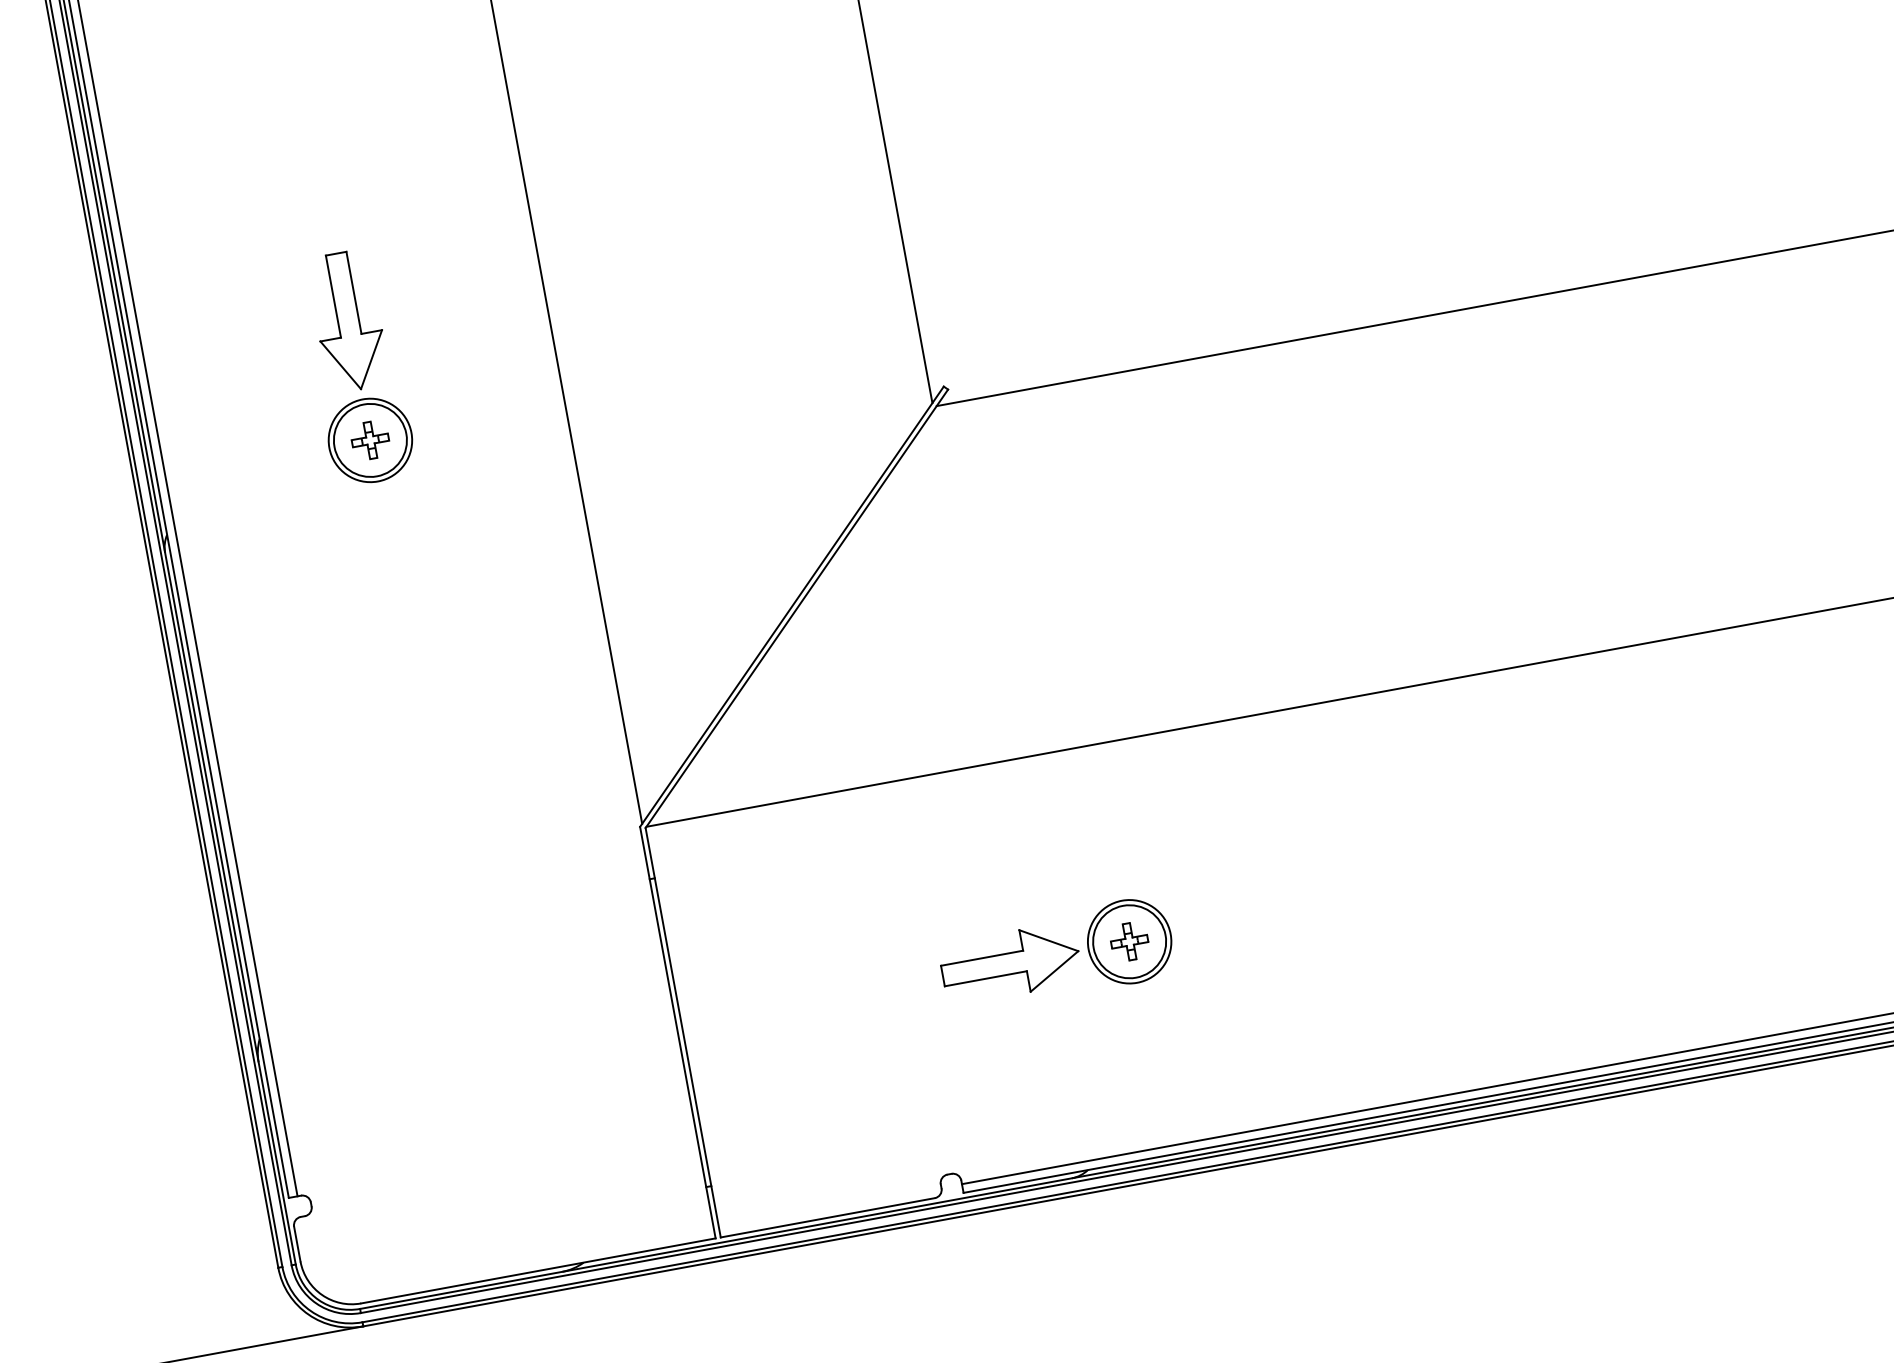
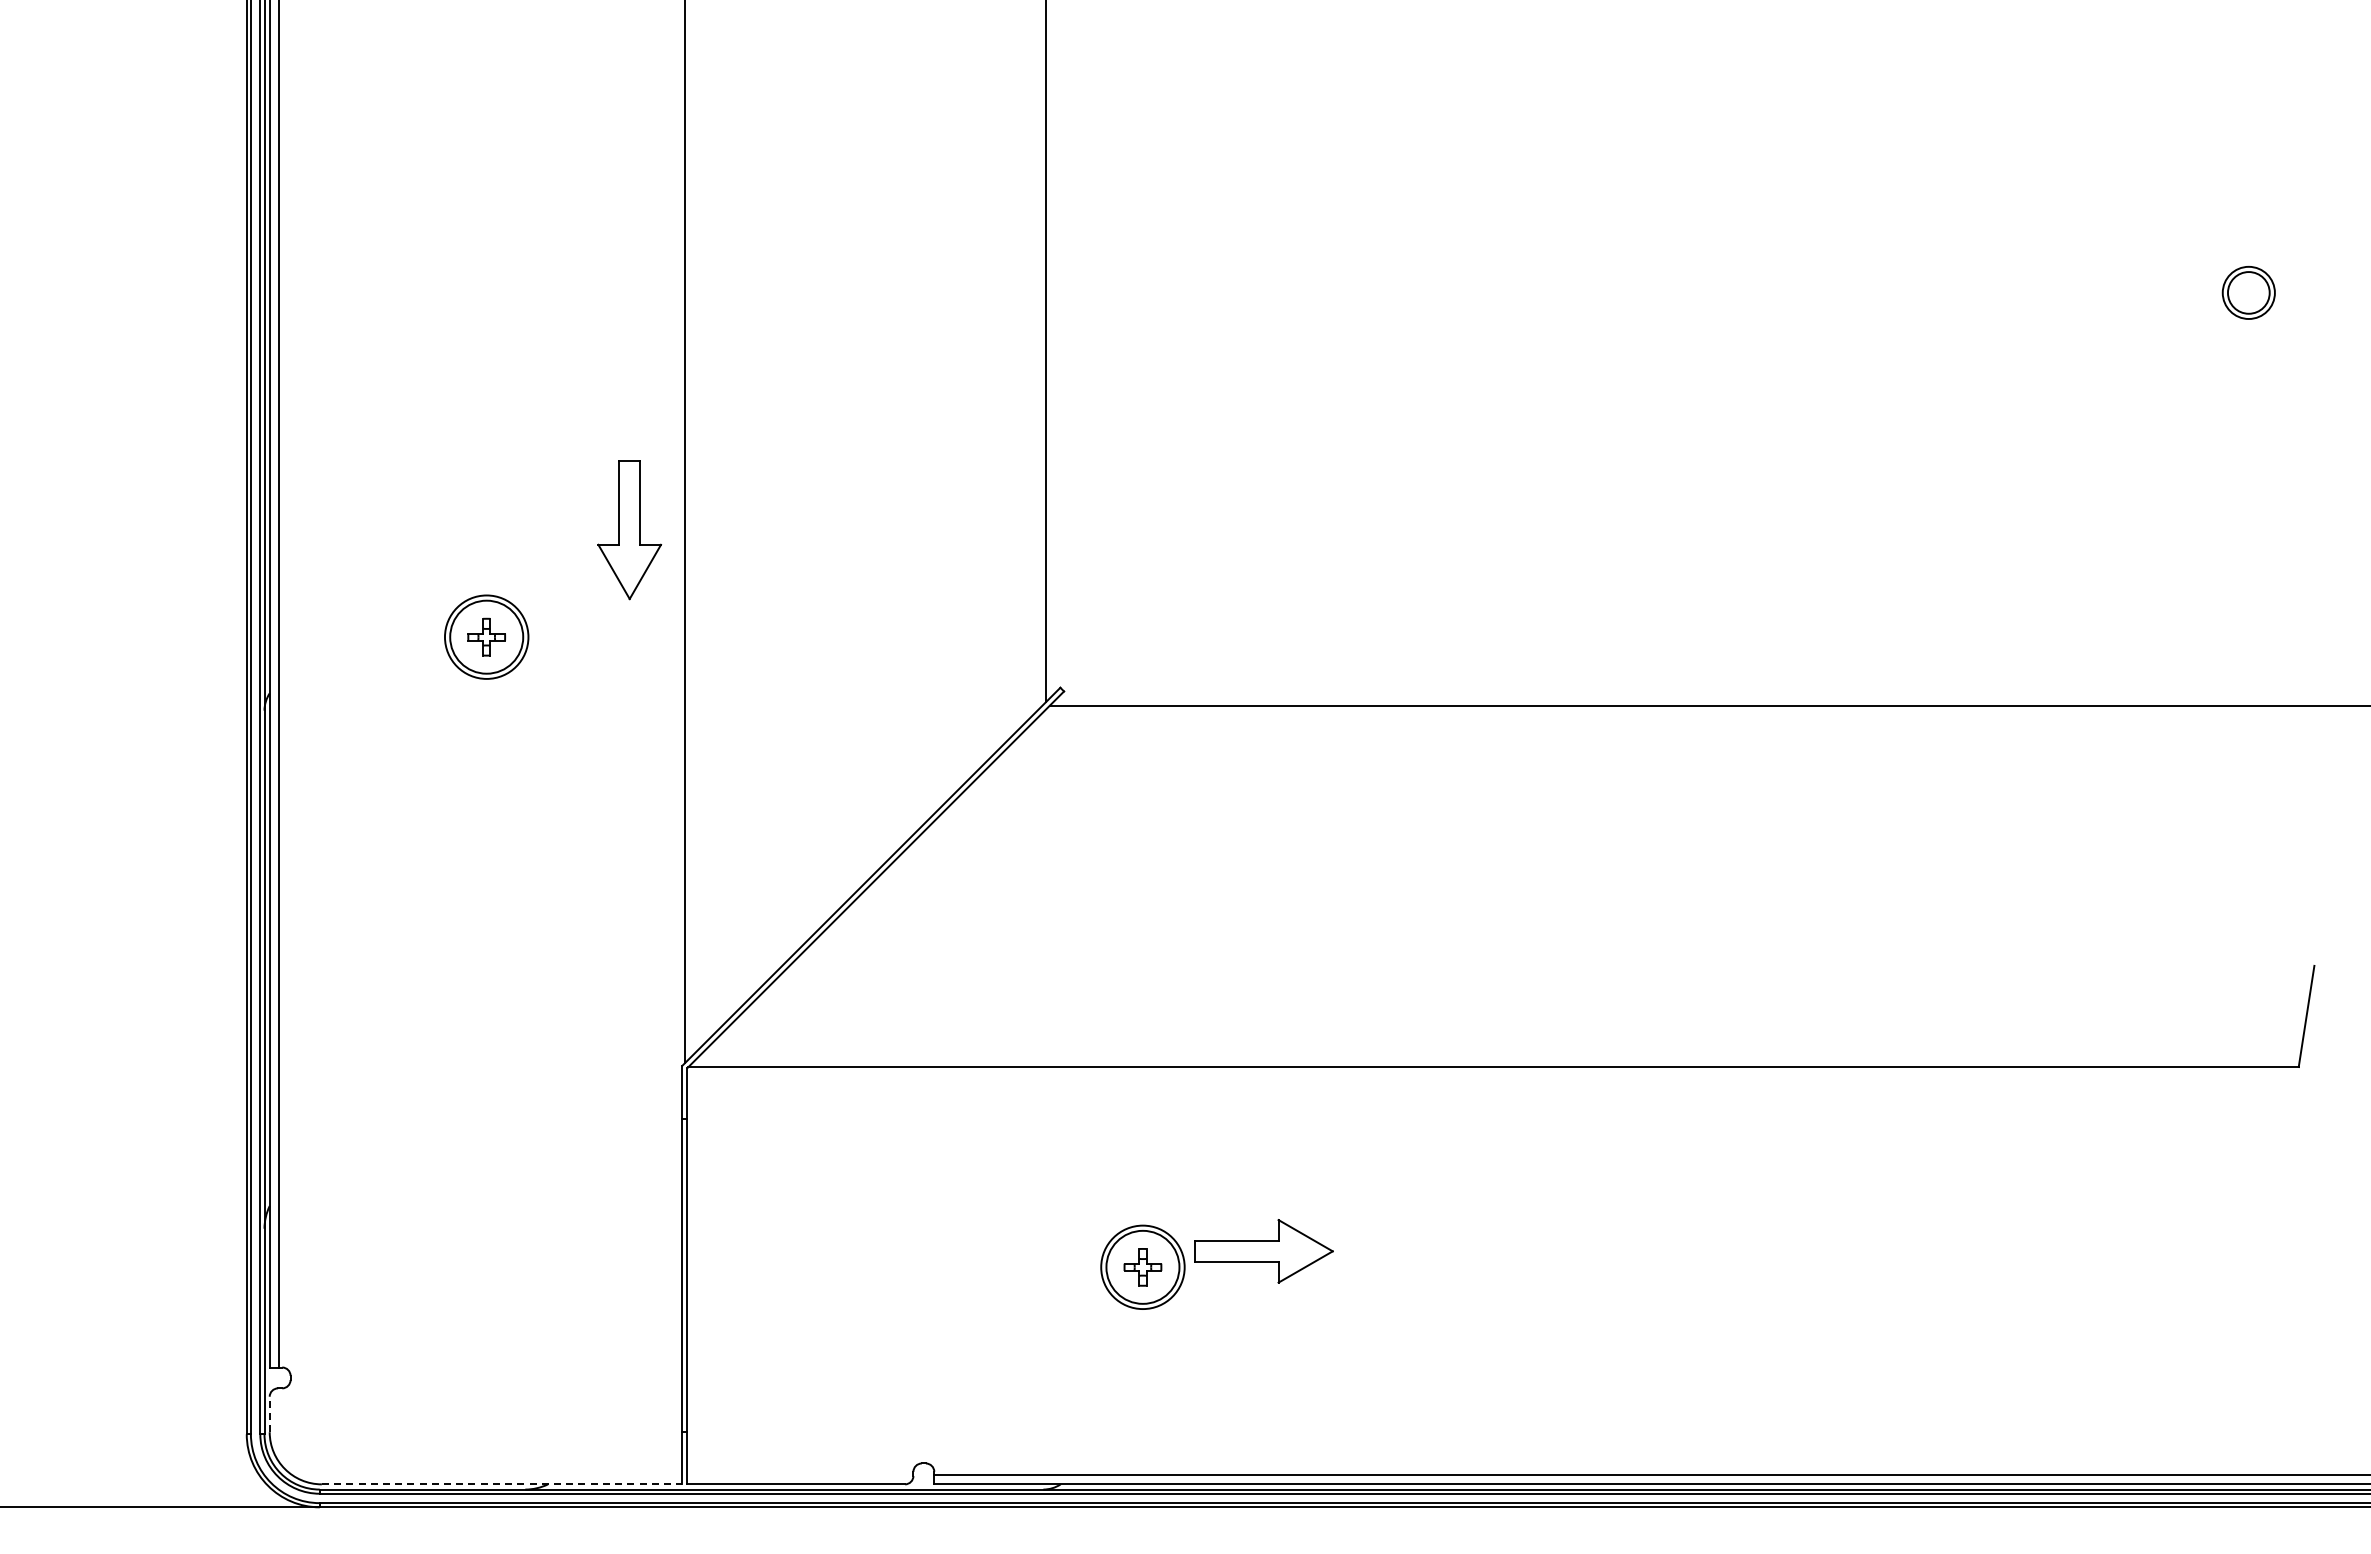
part: (348, 321) -> (629, 530), moved
part: (1010, 963) -> (1263, 1251), moved
line: (297, 1244) -> (269, 1414), solid -> dashed
line: (538, 1270) -> (502, 1484), solid -> dashed

